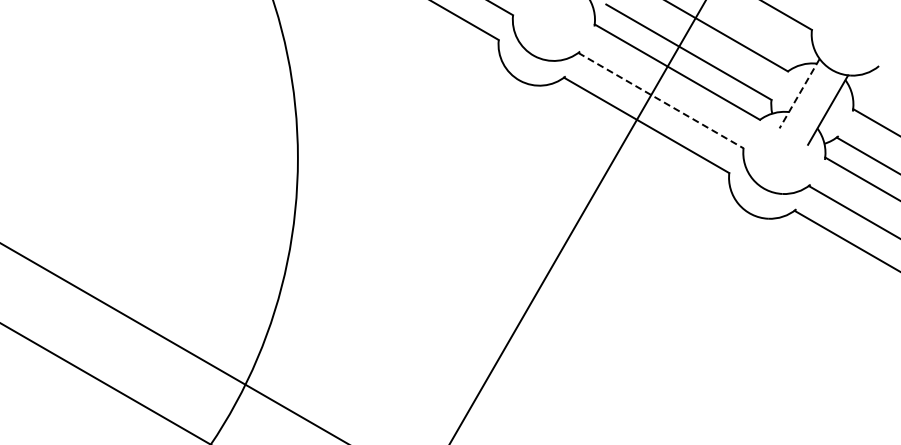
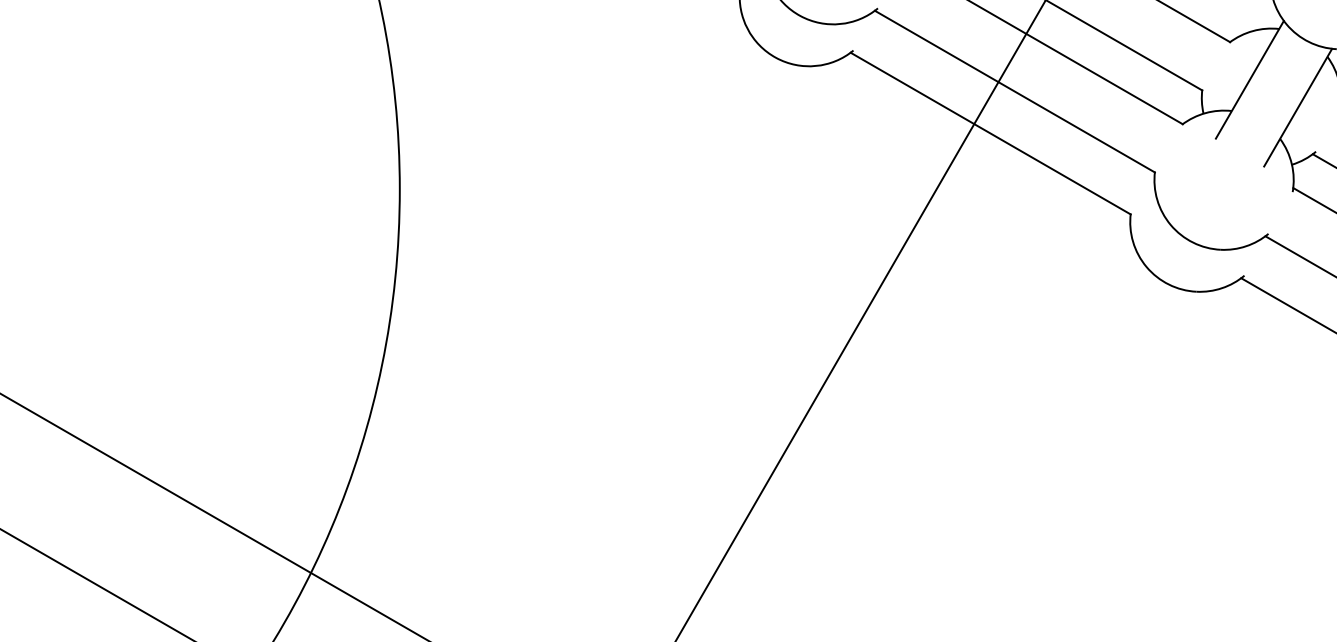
line: (799, 94) -> (1249, 81), dashed -> solid
line: (661, 100) -> (1015, 91), dashed -> solid

